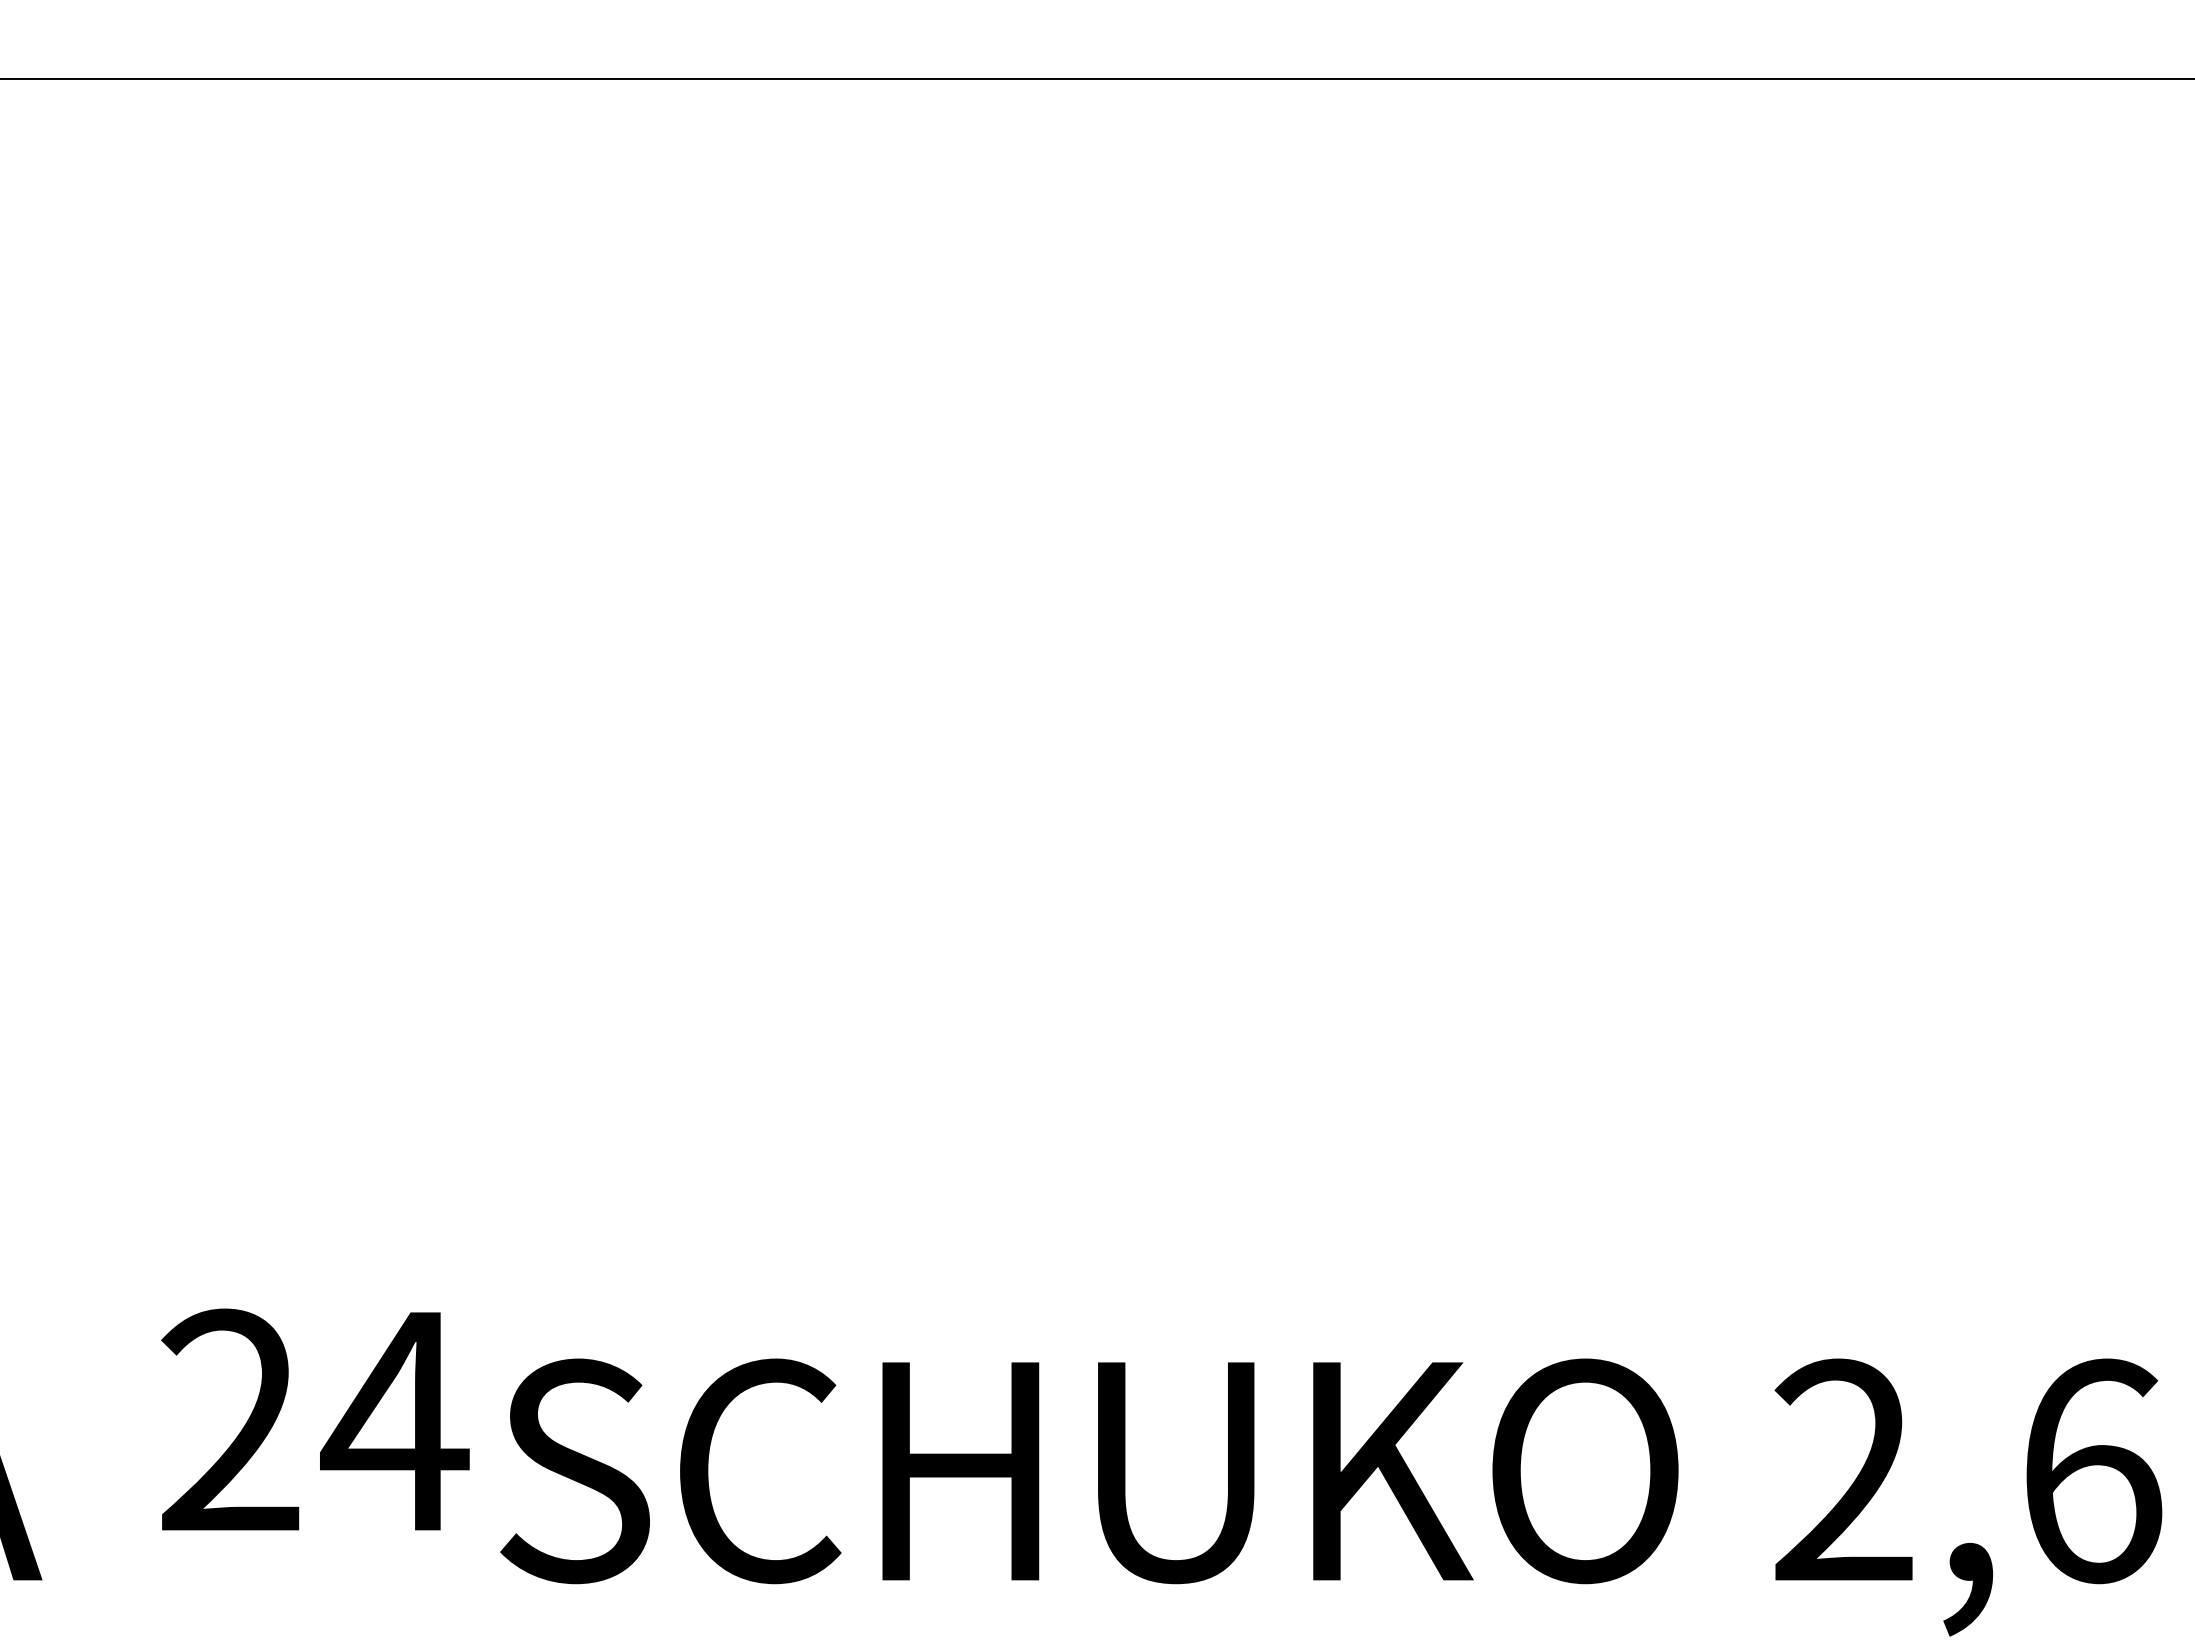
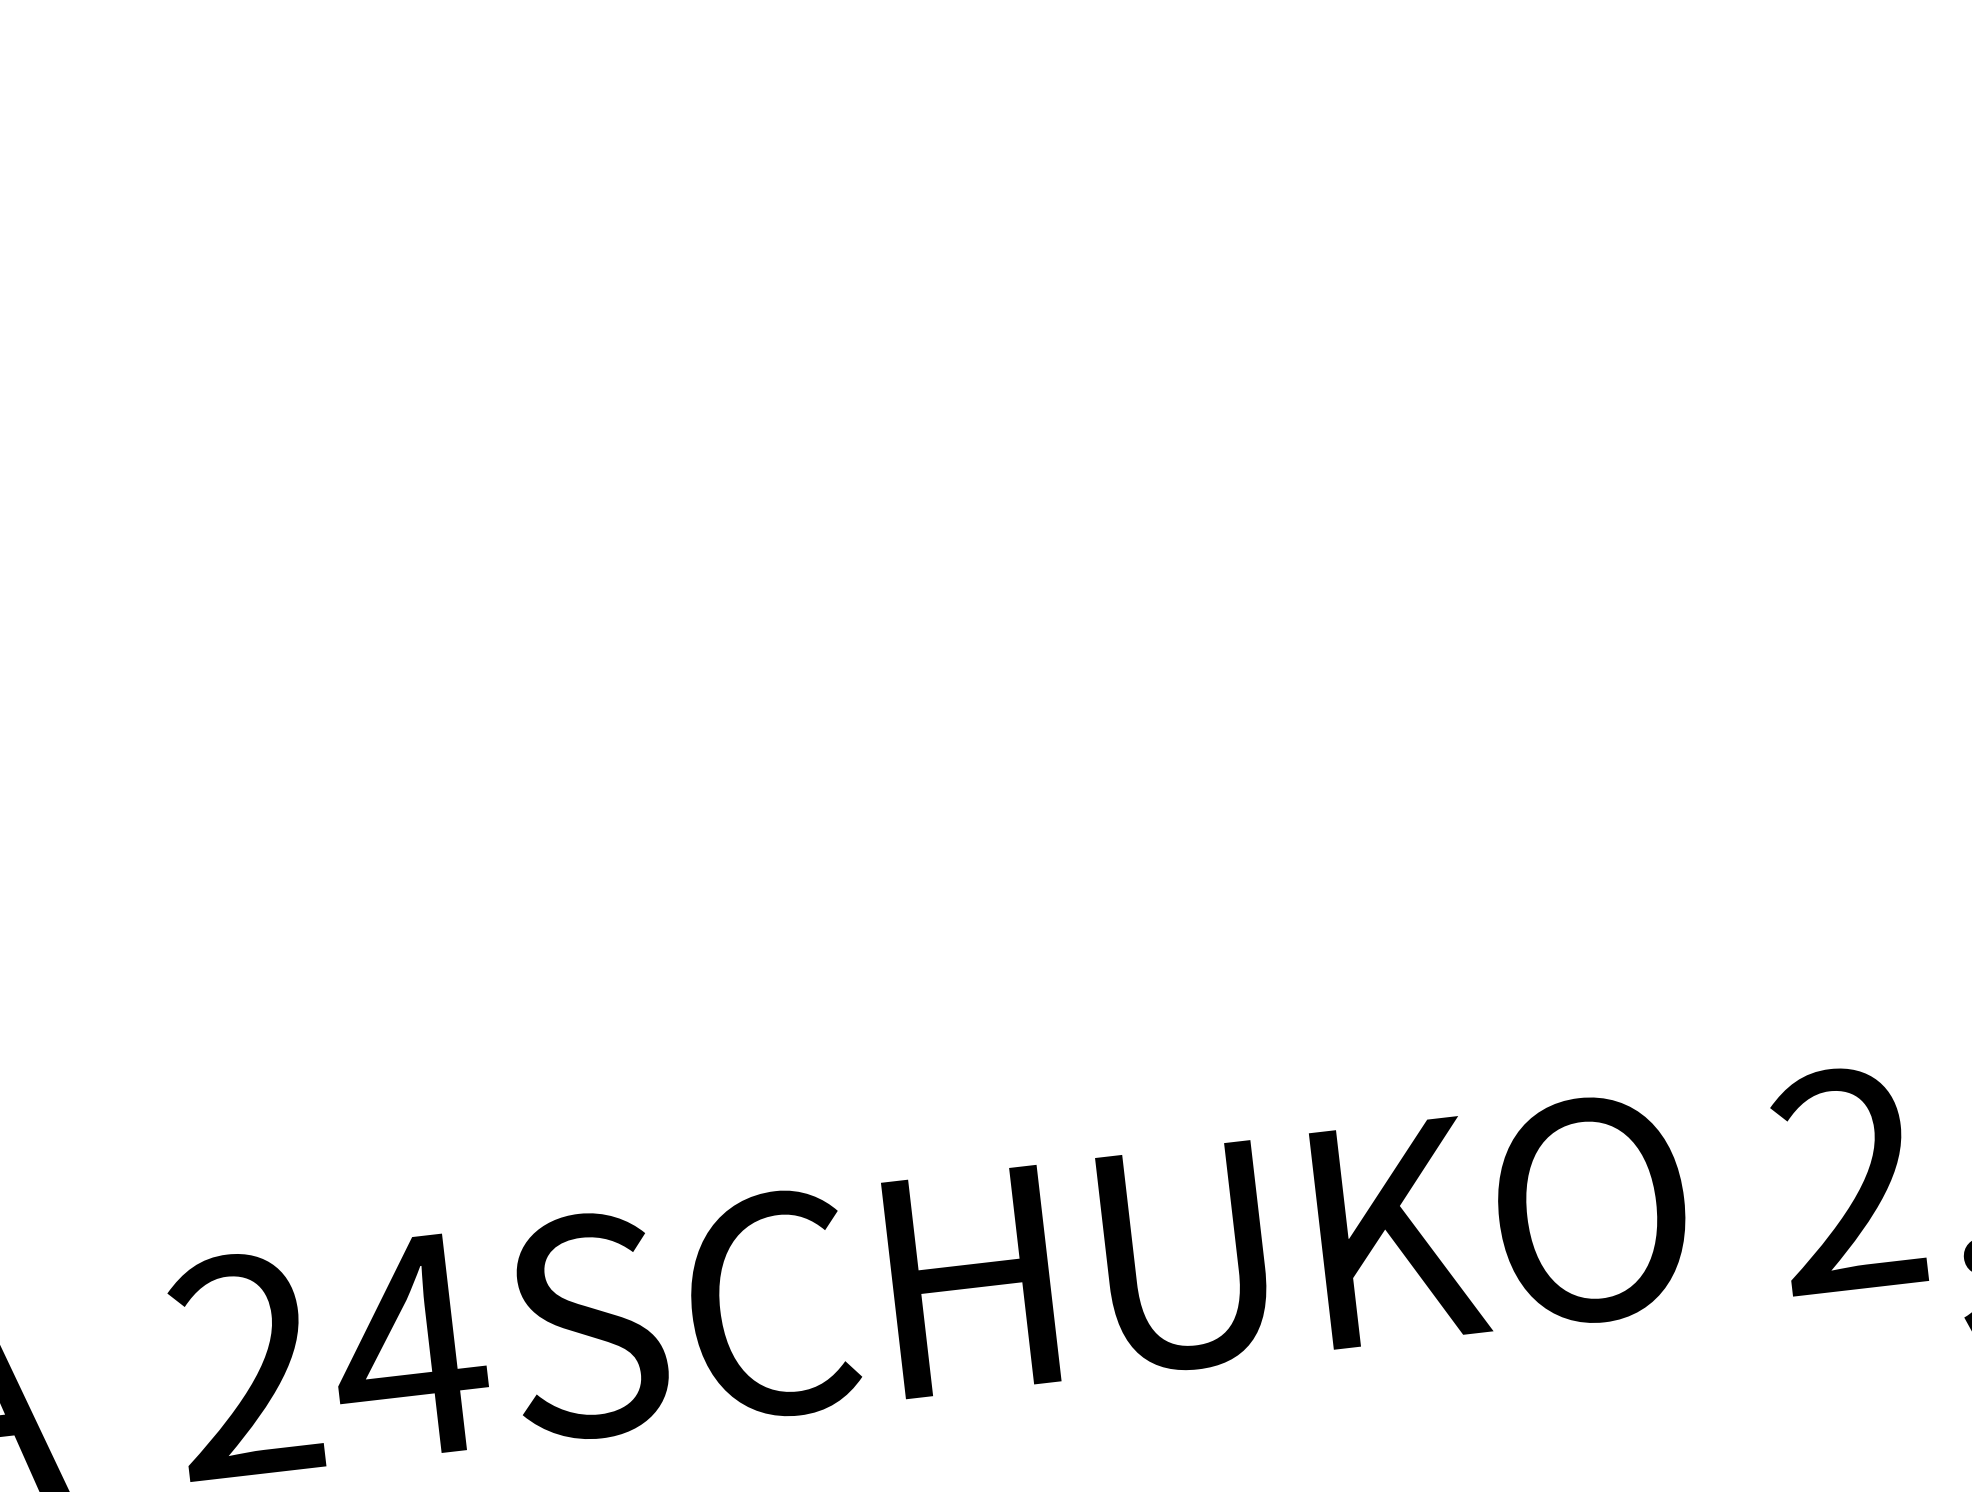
text: (315, 1419) -> (329, 1354), moved

